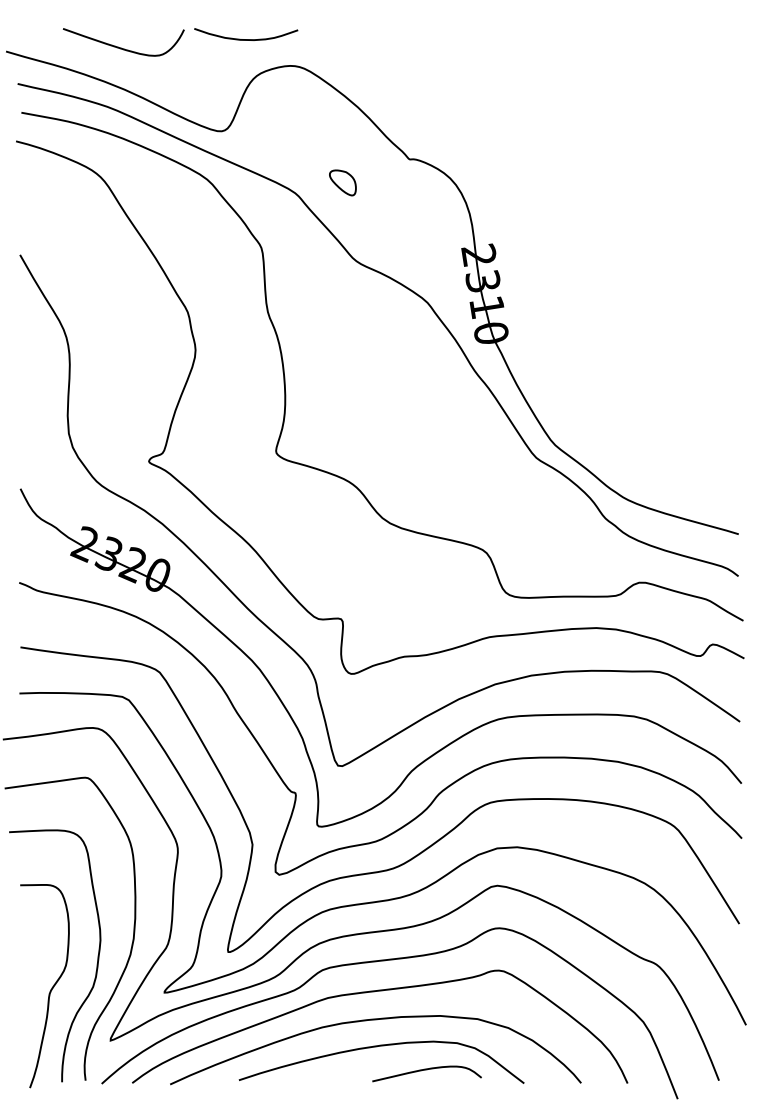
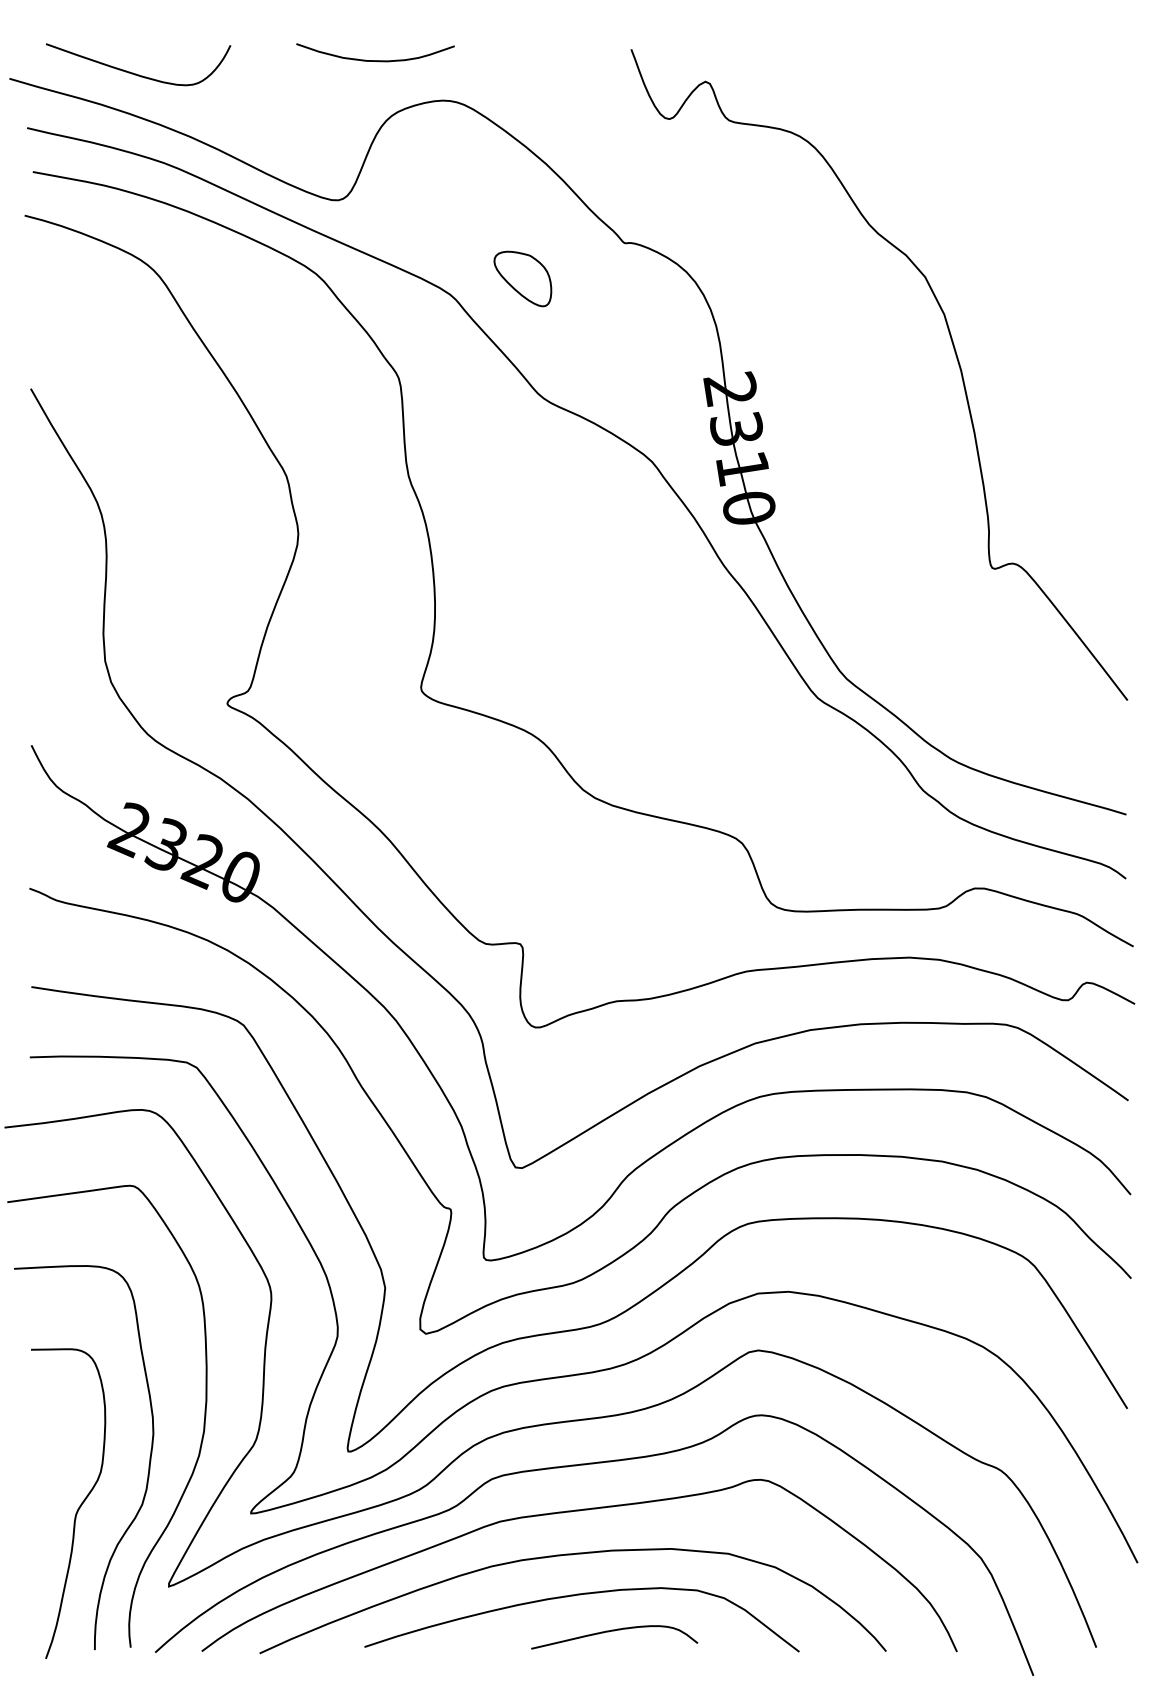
curve: (121, 47) -> (135, 72), moved
part: (342, 182) -> (522, 278), size x1.43
curve: (626, 234) -> (955, 357), added
curve: (426, 1070) -> (613, 1632), moved

